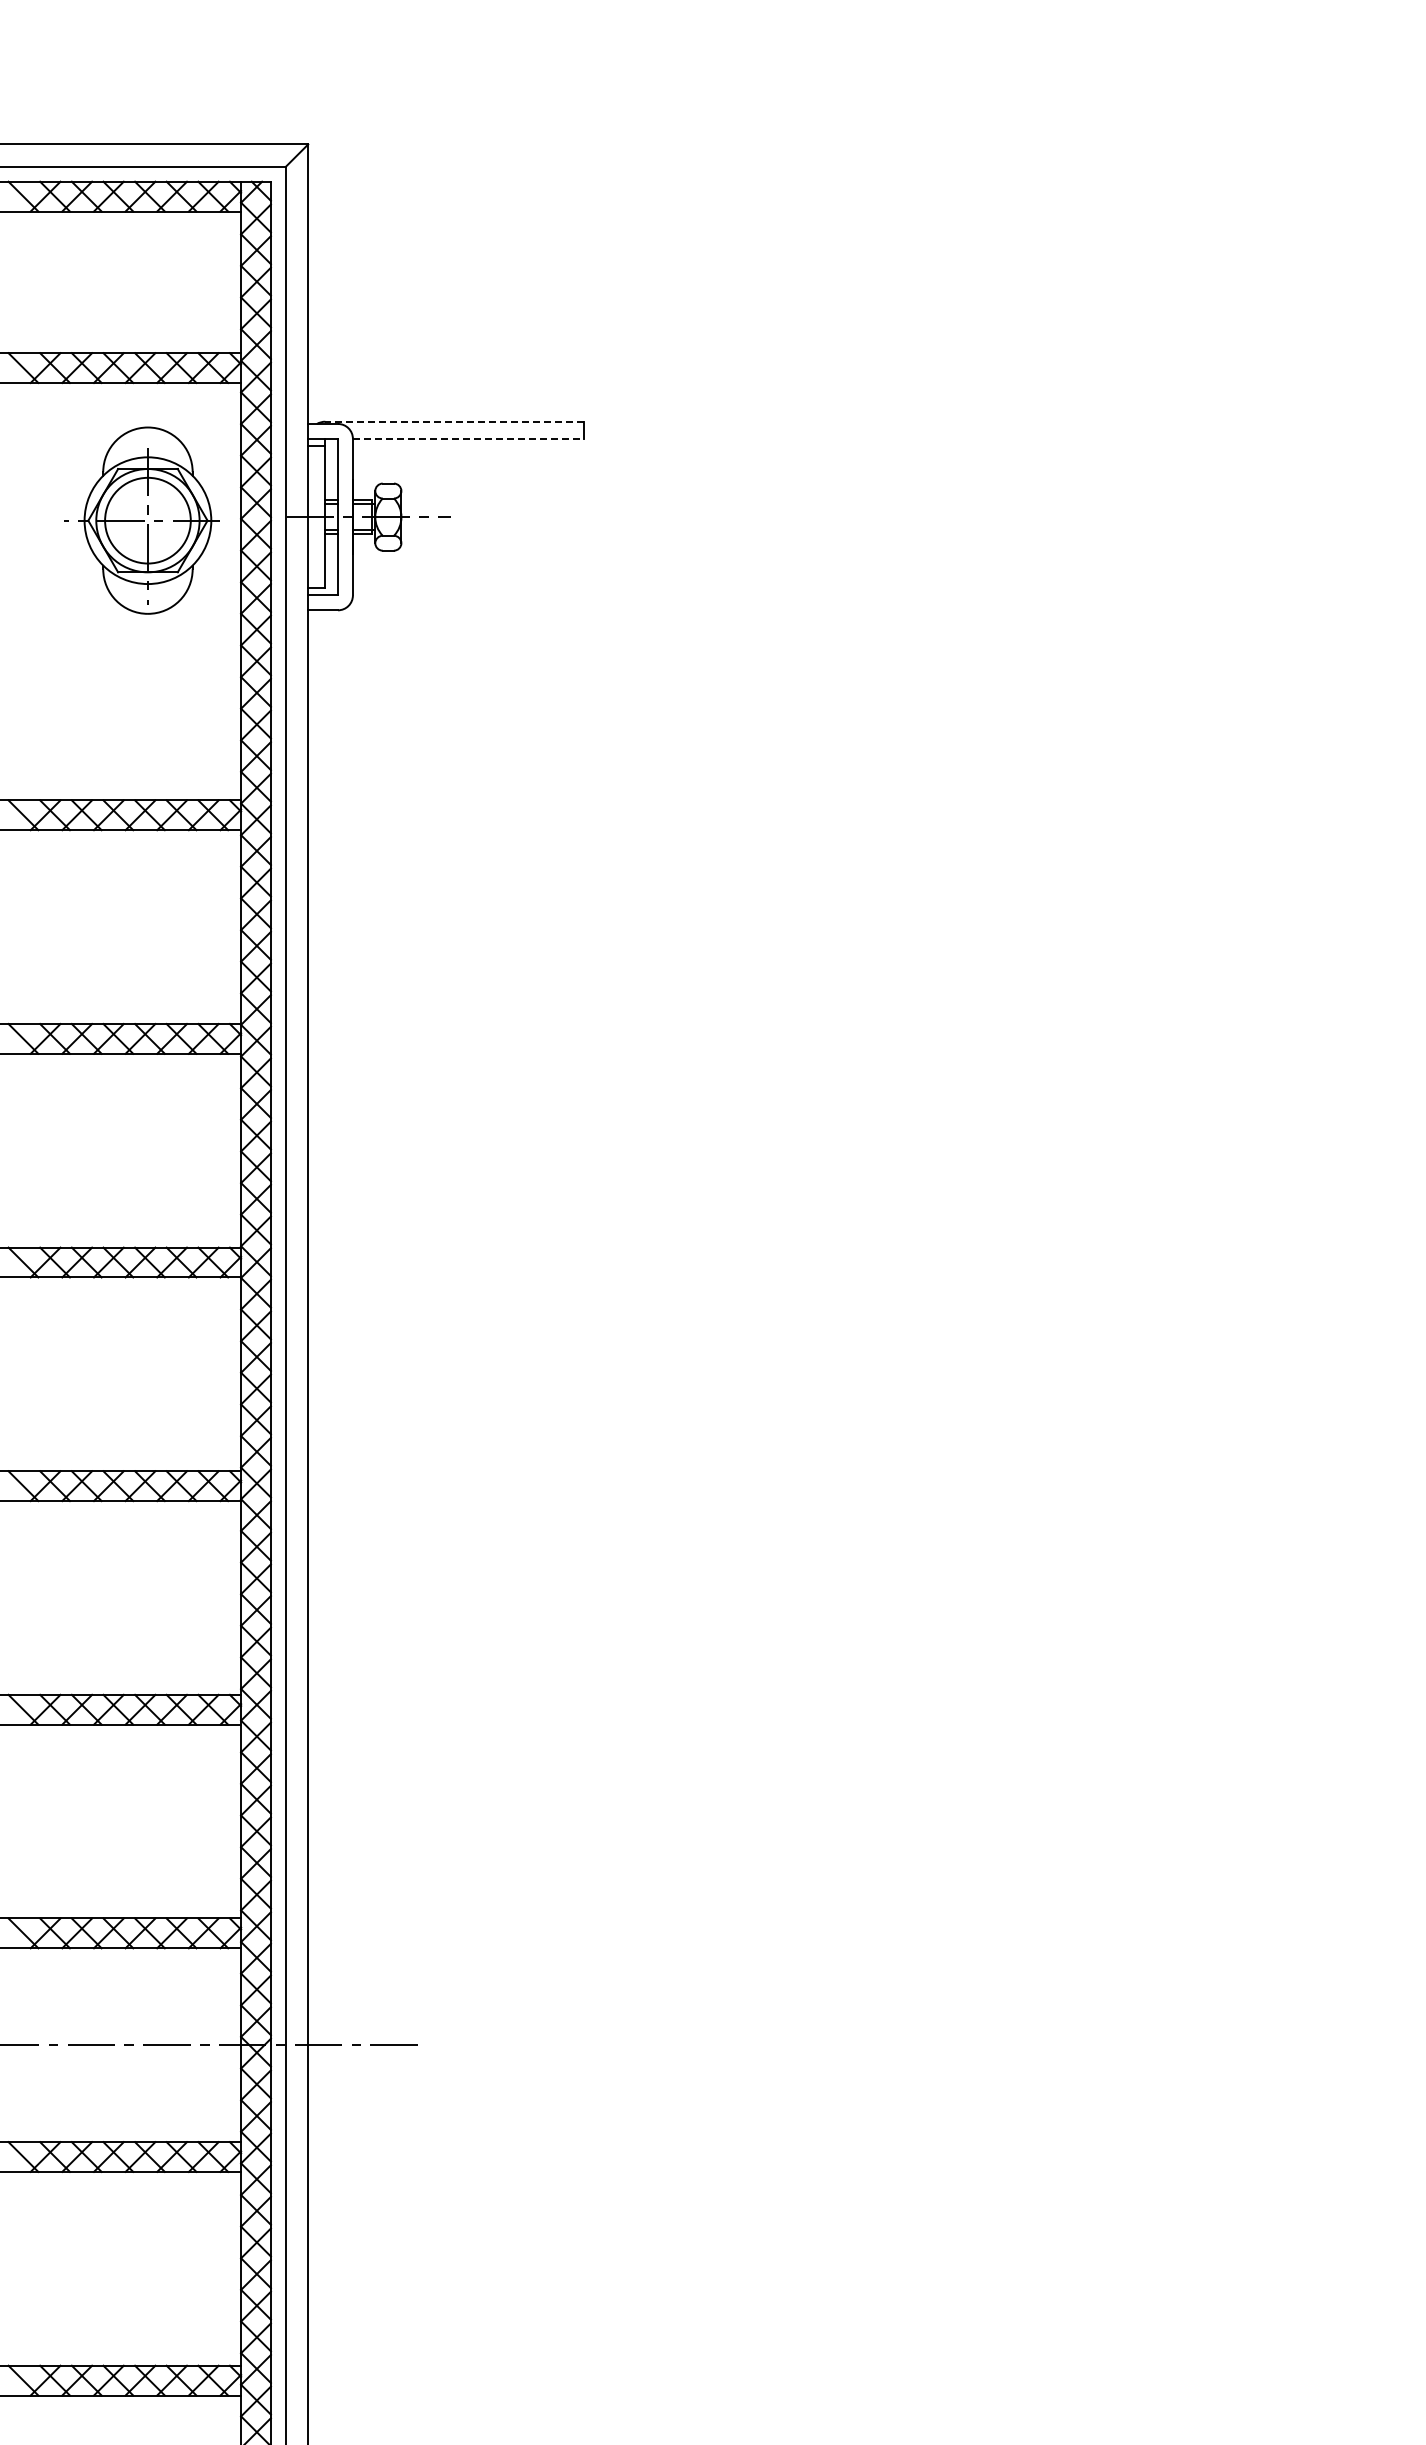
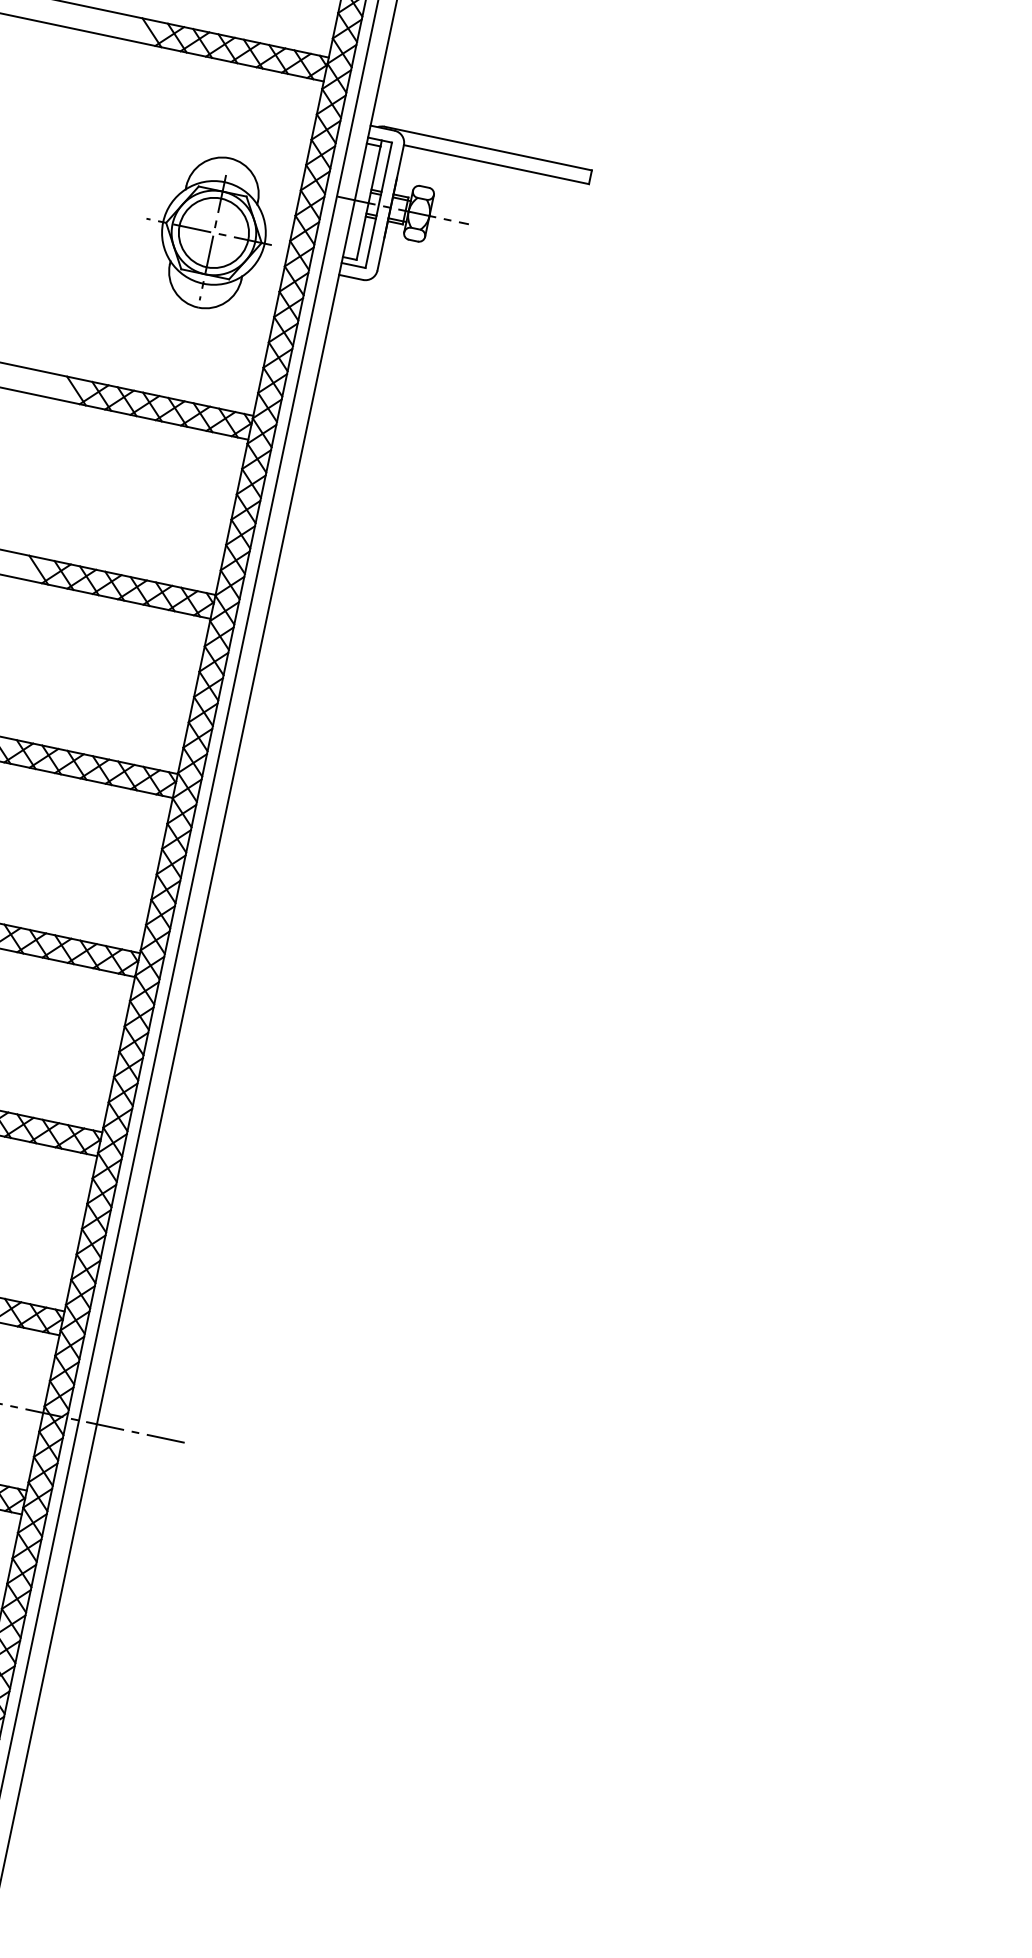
line: (454, 421) -> (488, 148), dashed -> solid
line: (468, 438) -> (496, 164), dashed -> solid
part: (141, 520) -> (208, 231), moved

